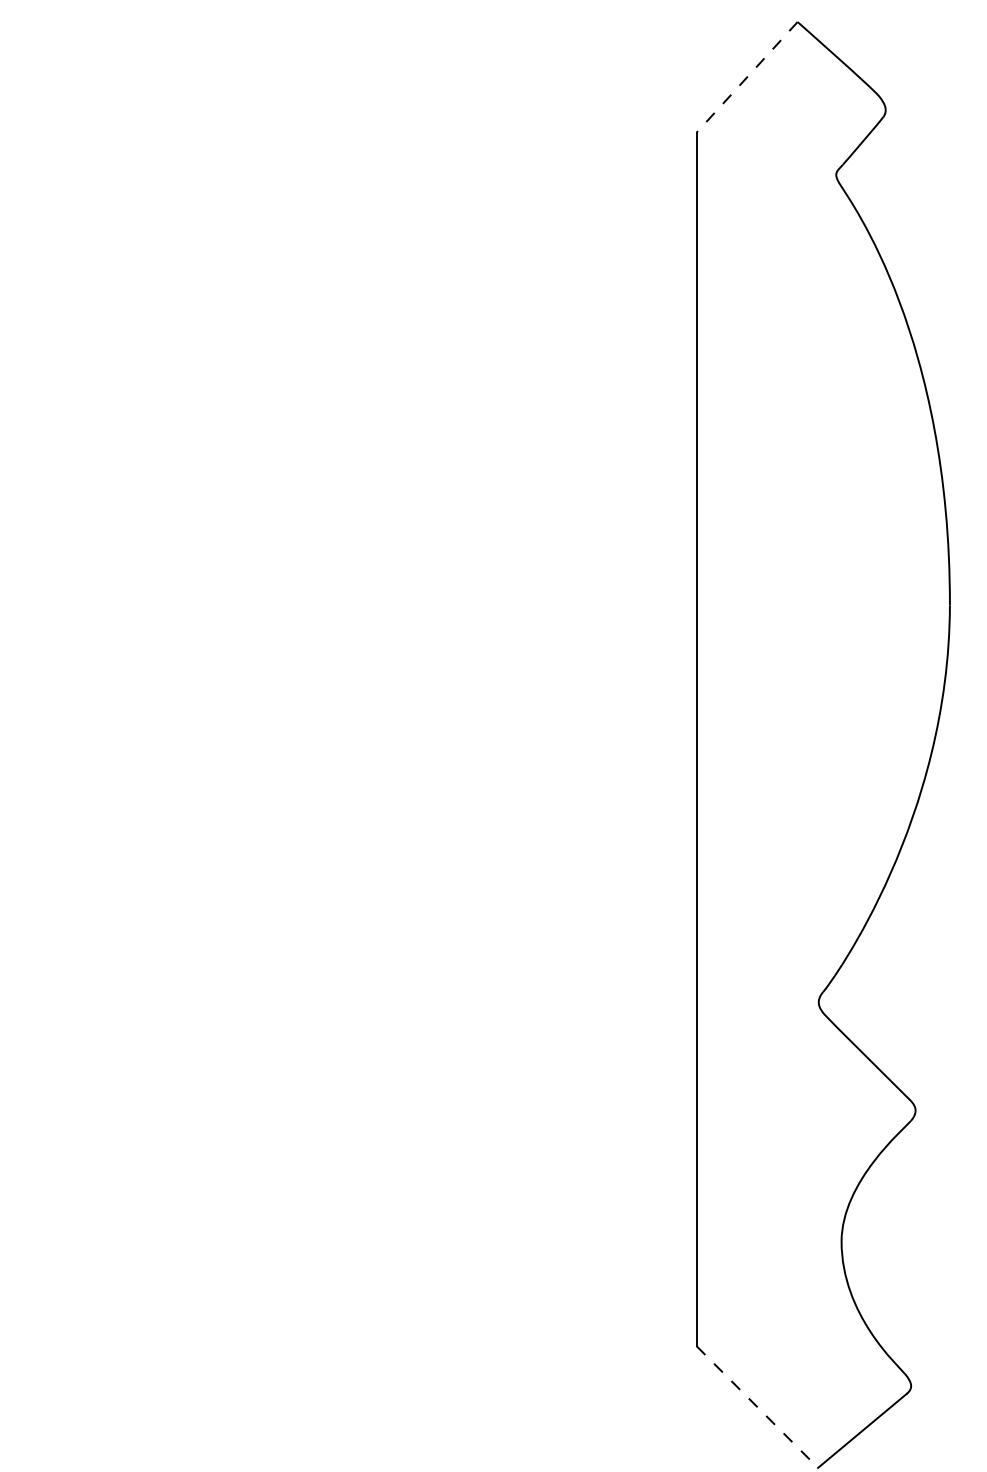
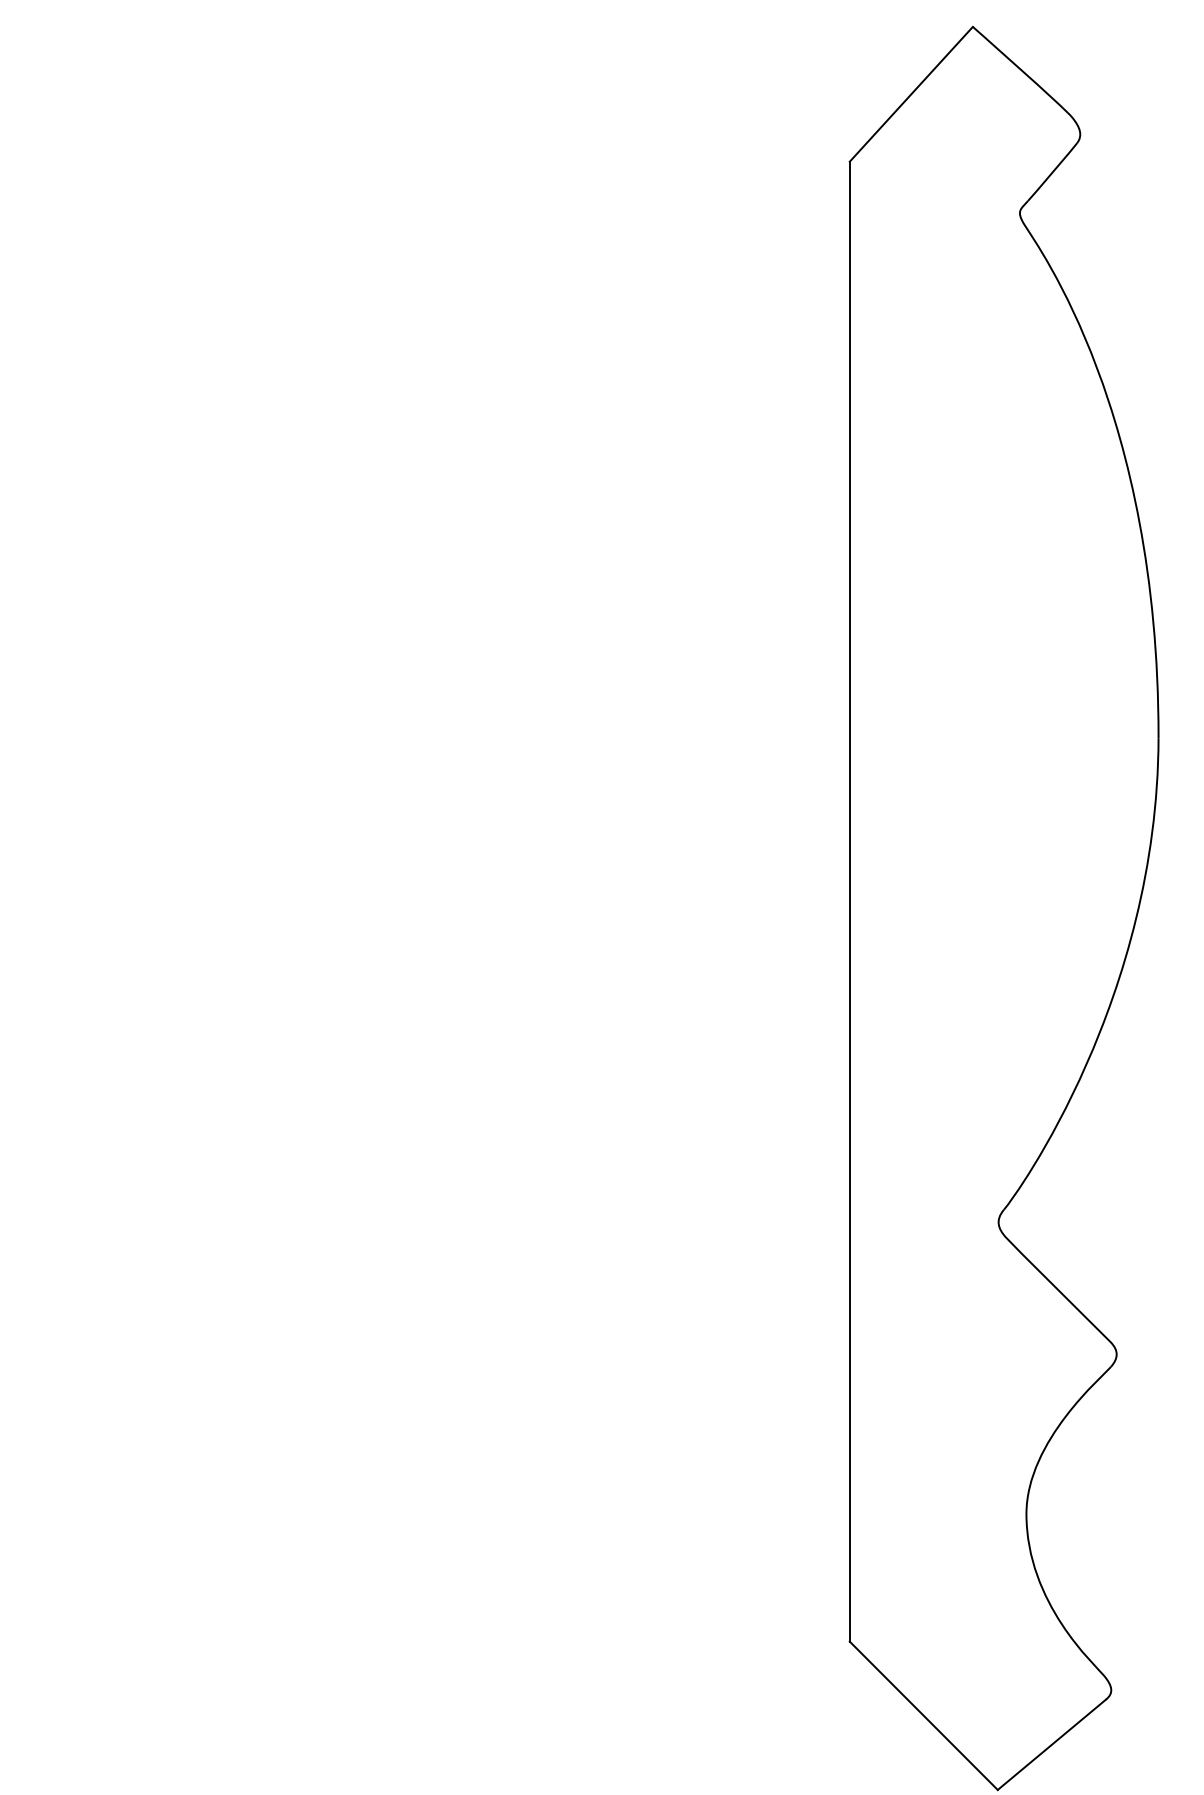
line: (746, 77) -> (910, 94), dashed -> solid
line: (757, 1406) -> (923, 1715), dashed -> solid

